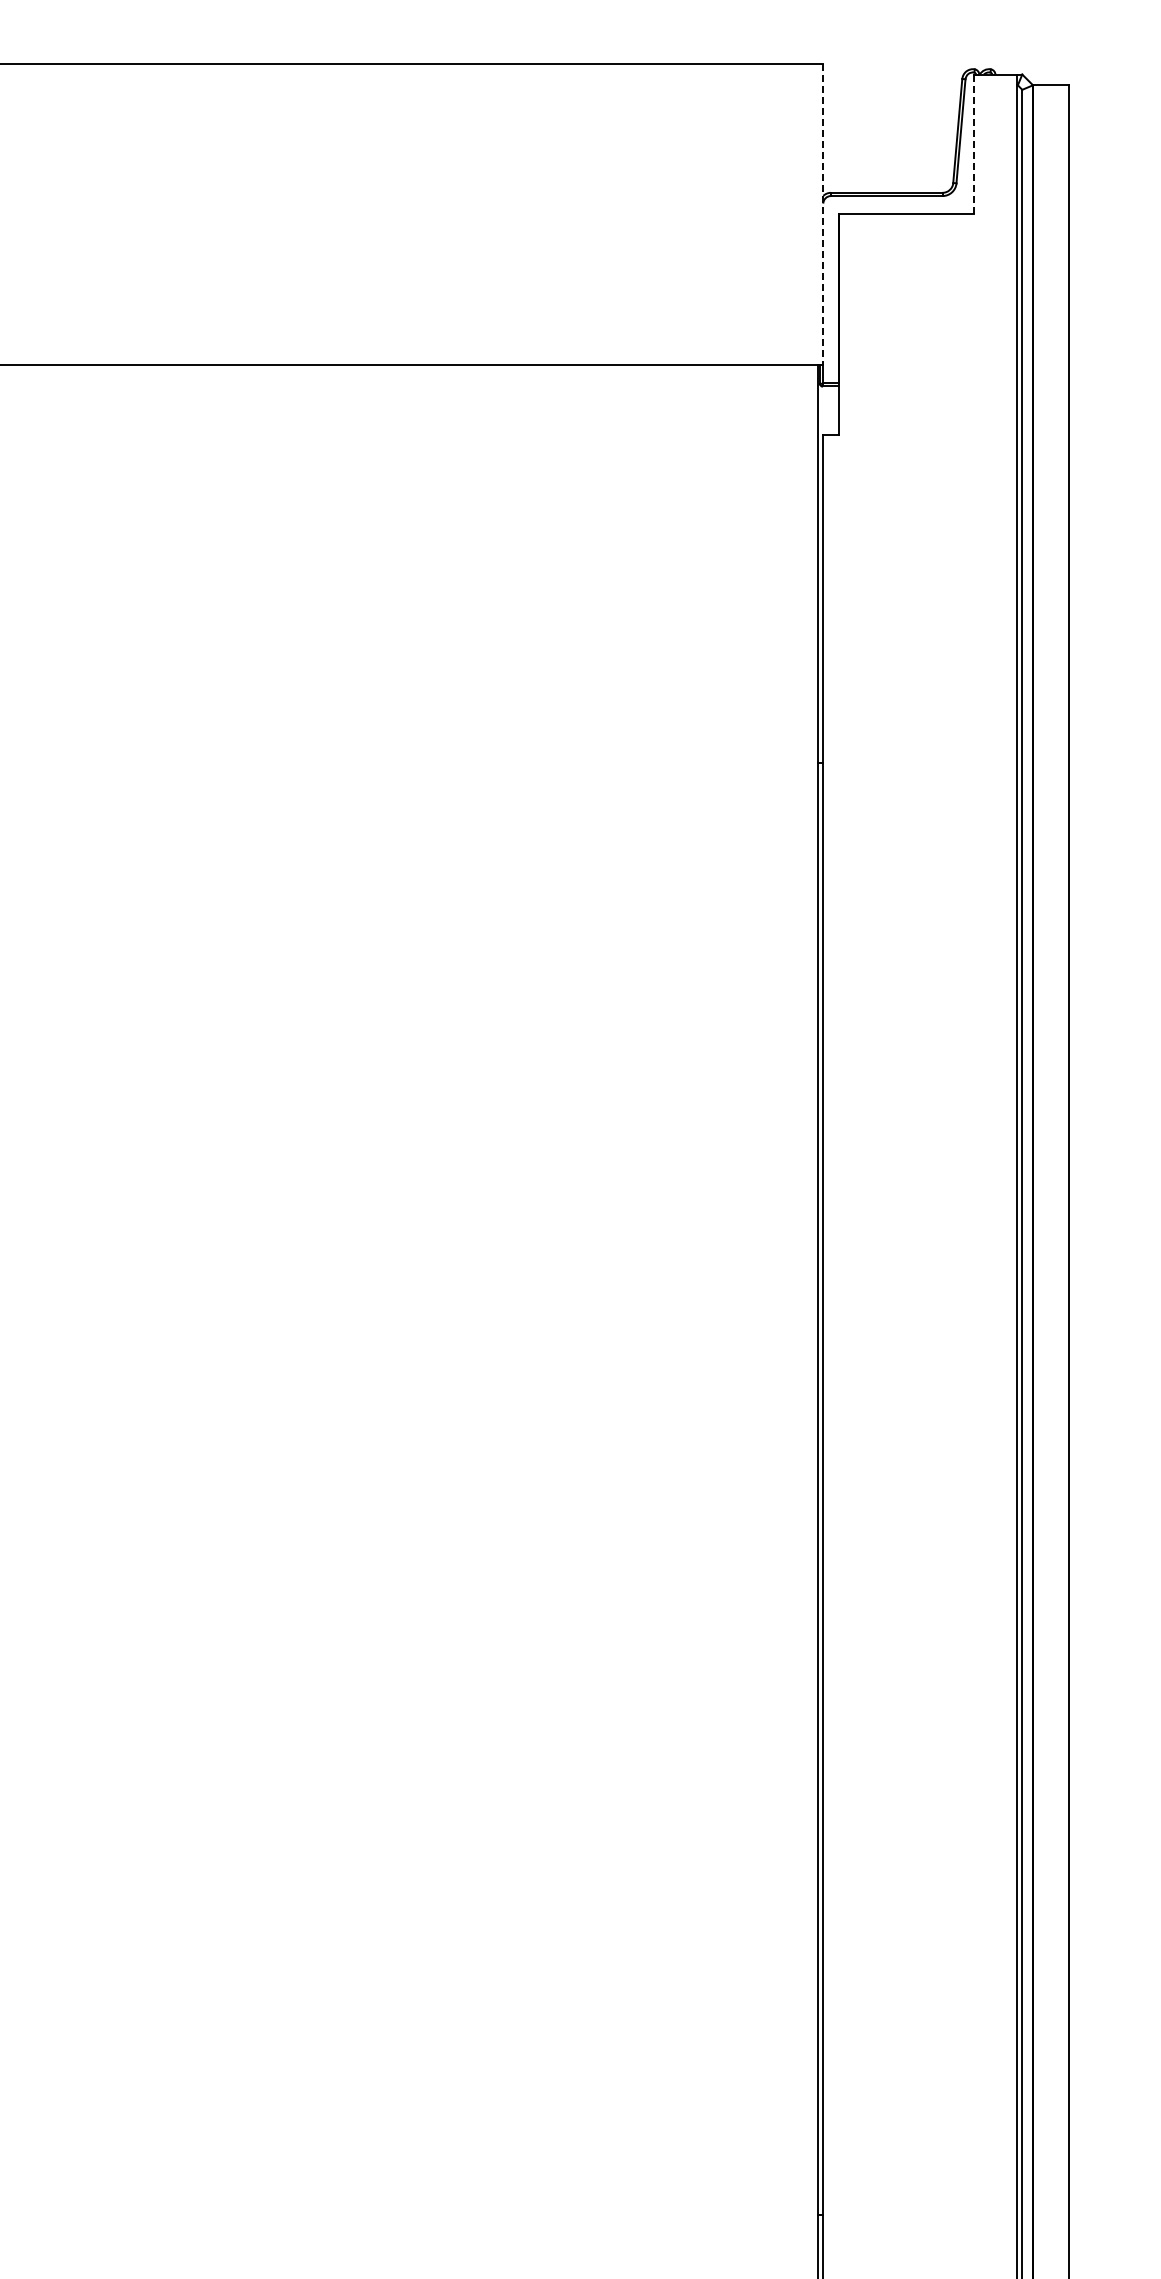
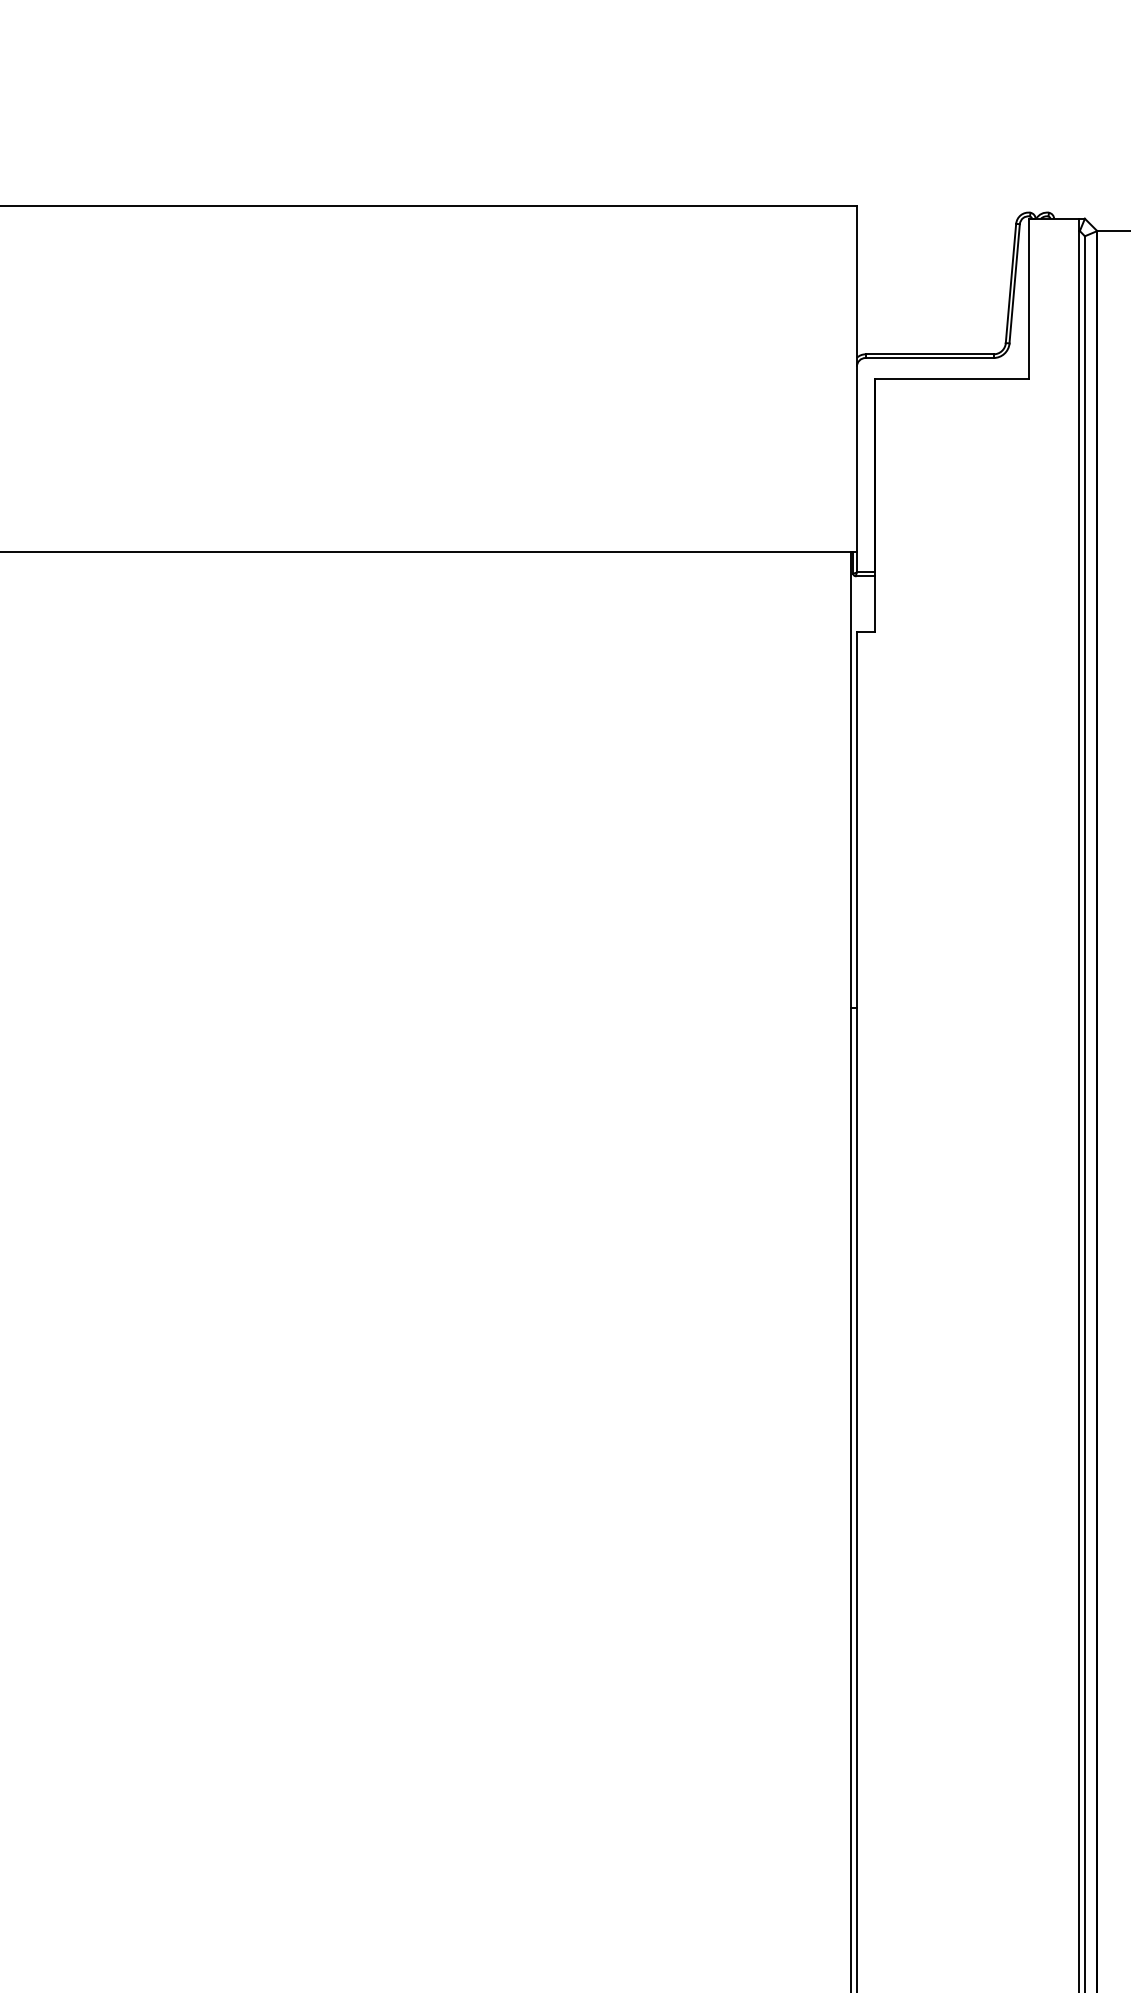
line: (973, 144) -> (1029, 298), dashed -> solid
line: (823, 214) -> (857, 379), dashed -> solid

